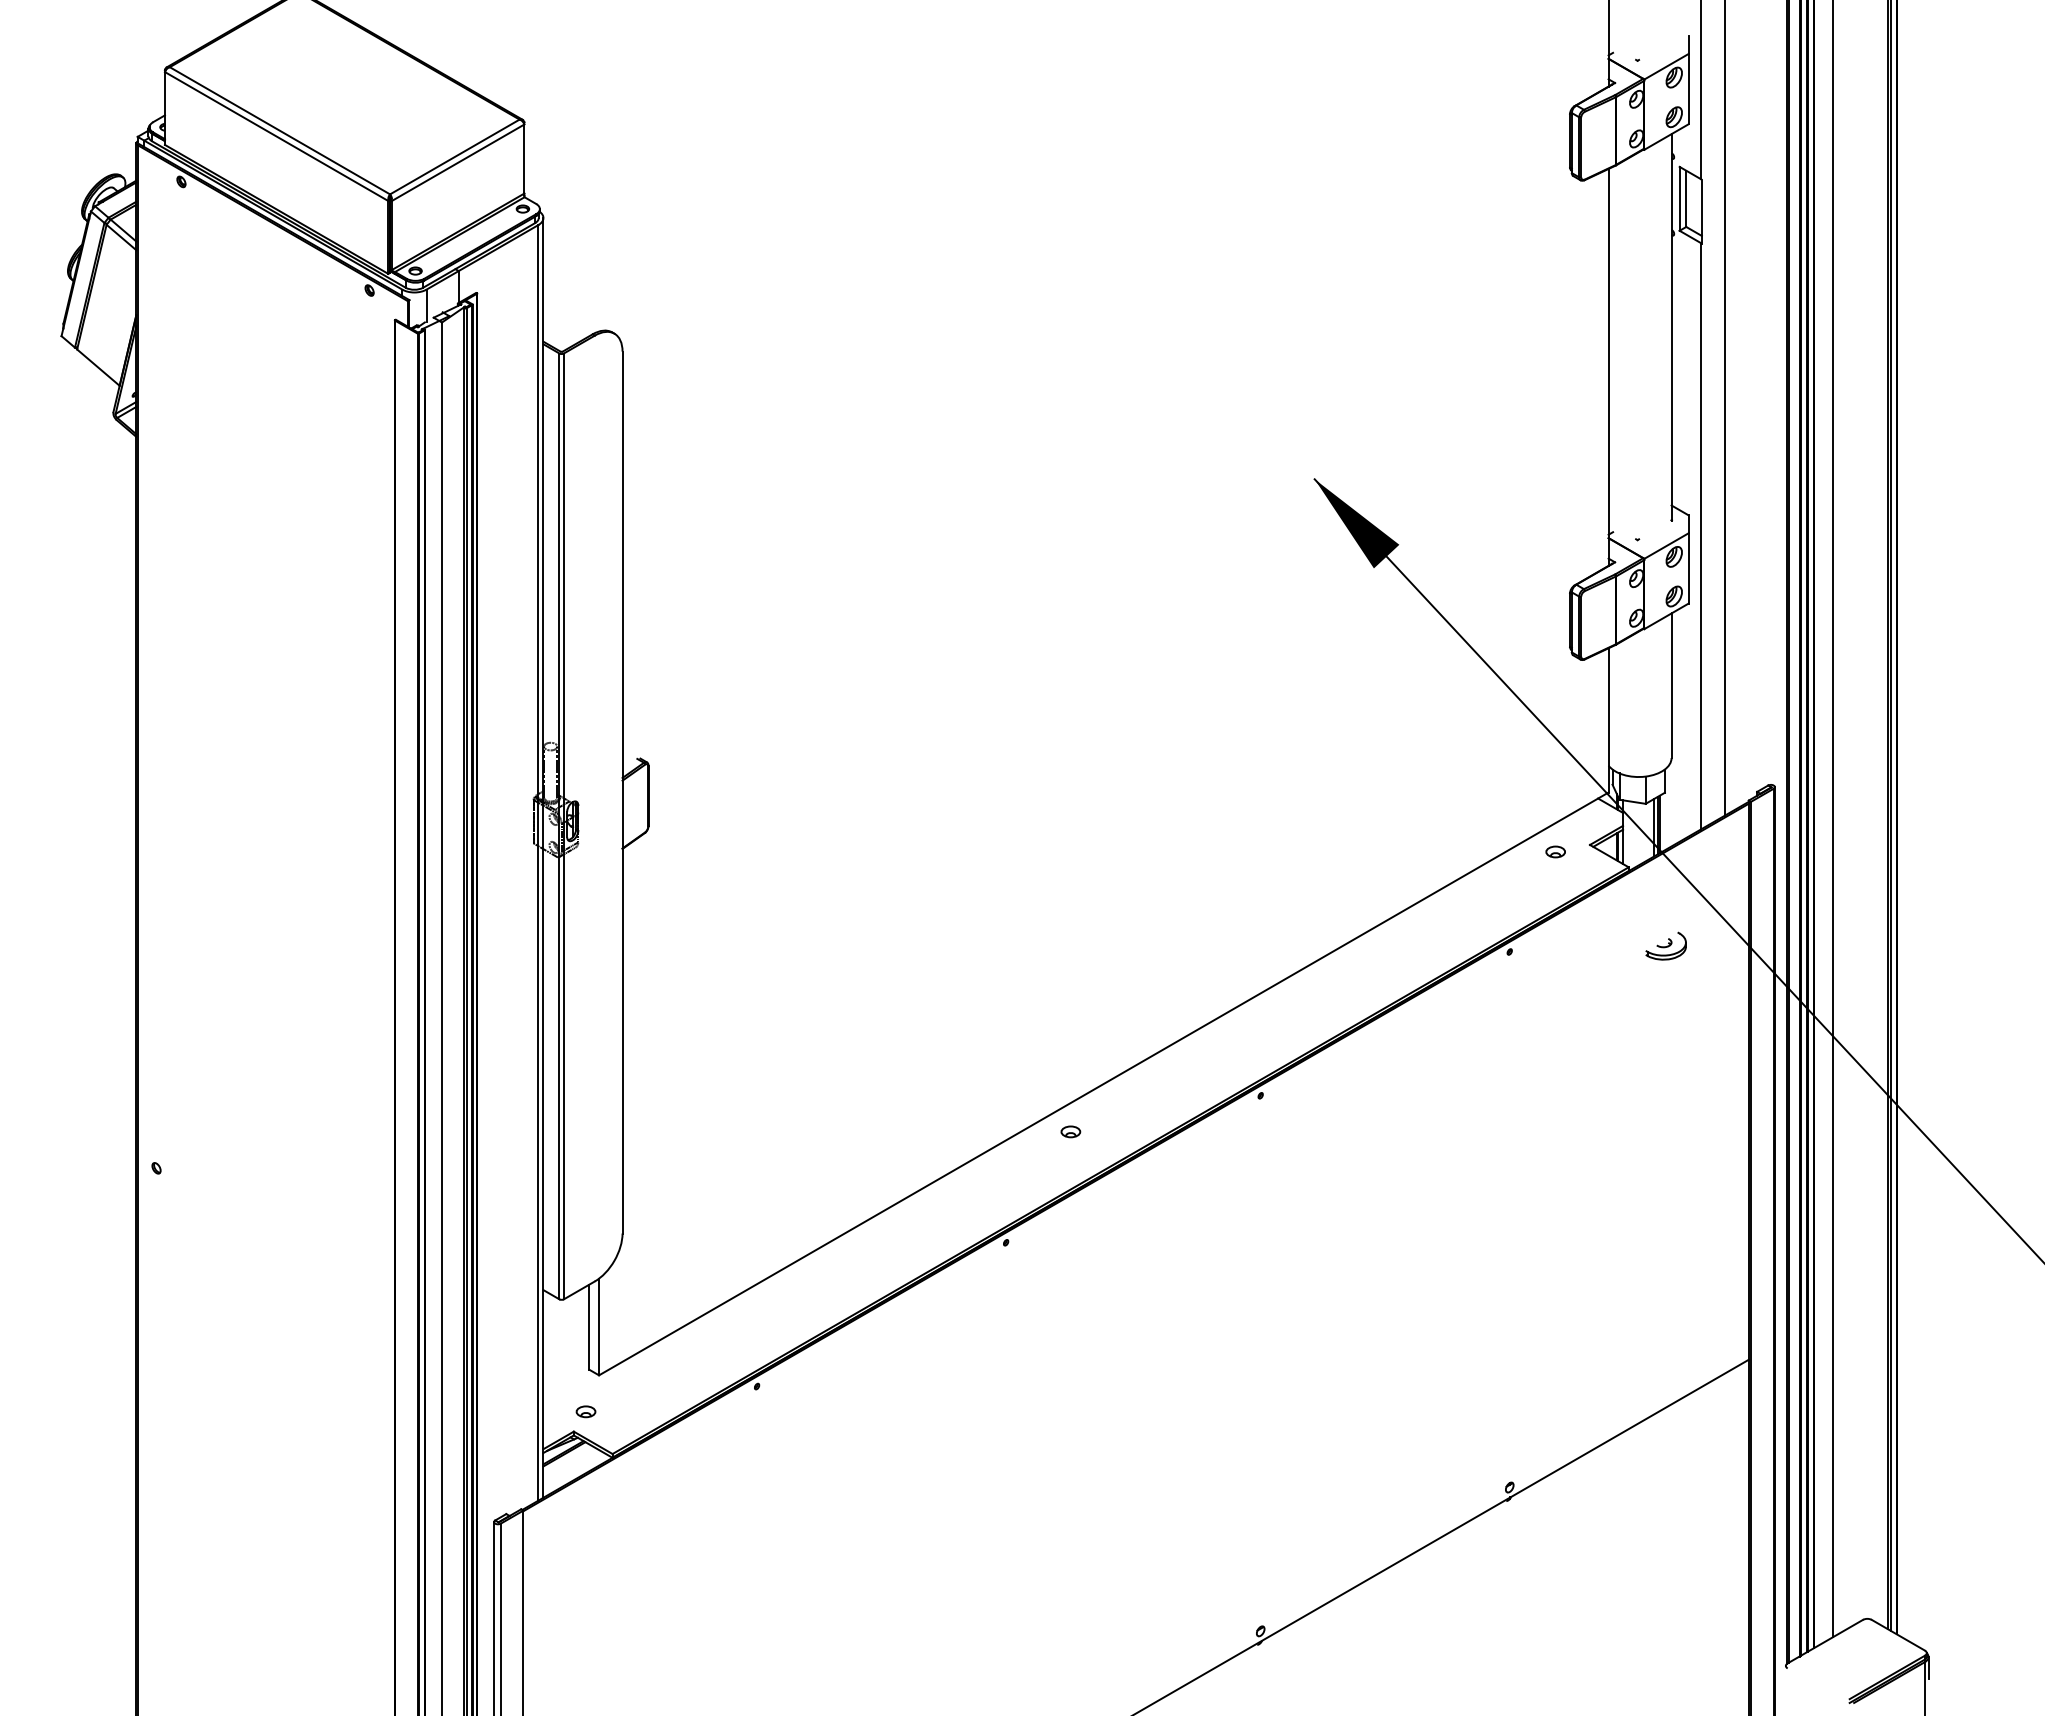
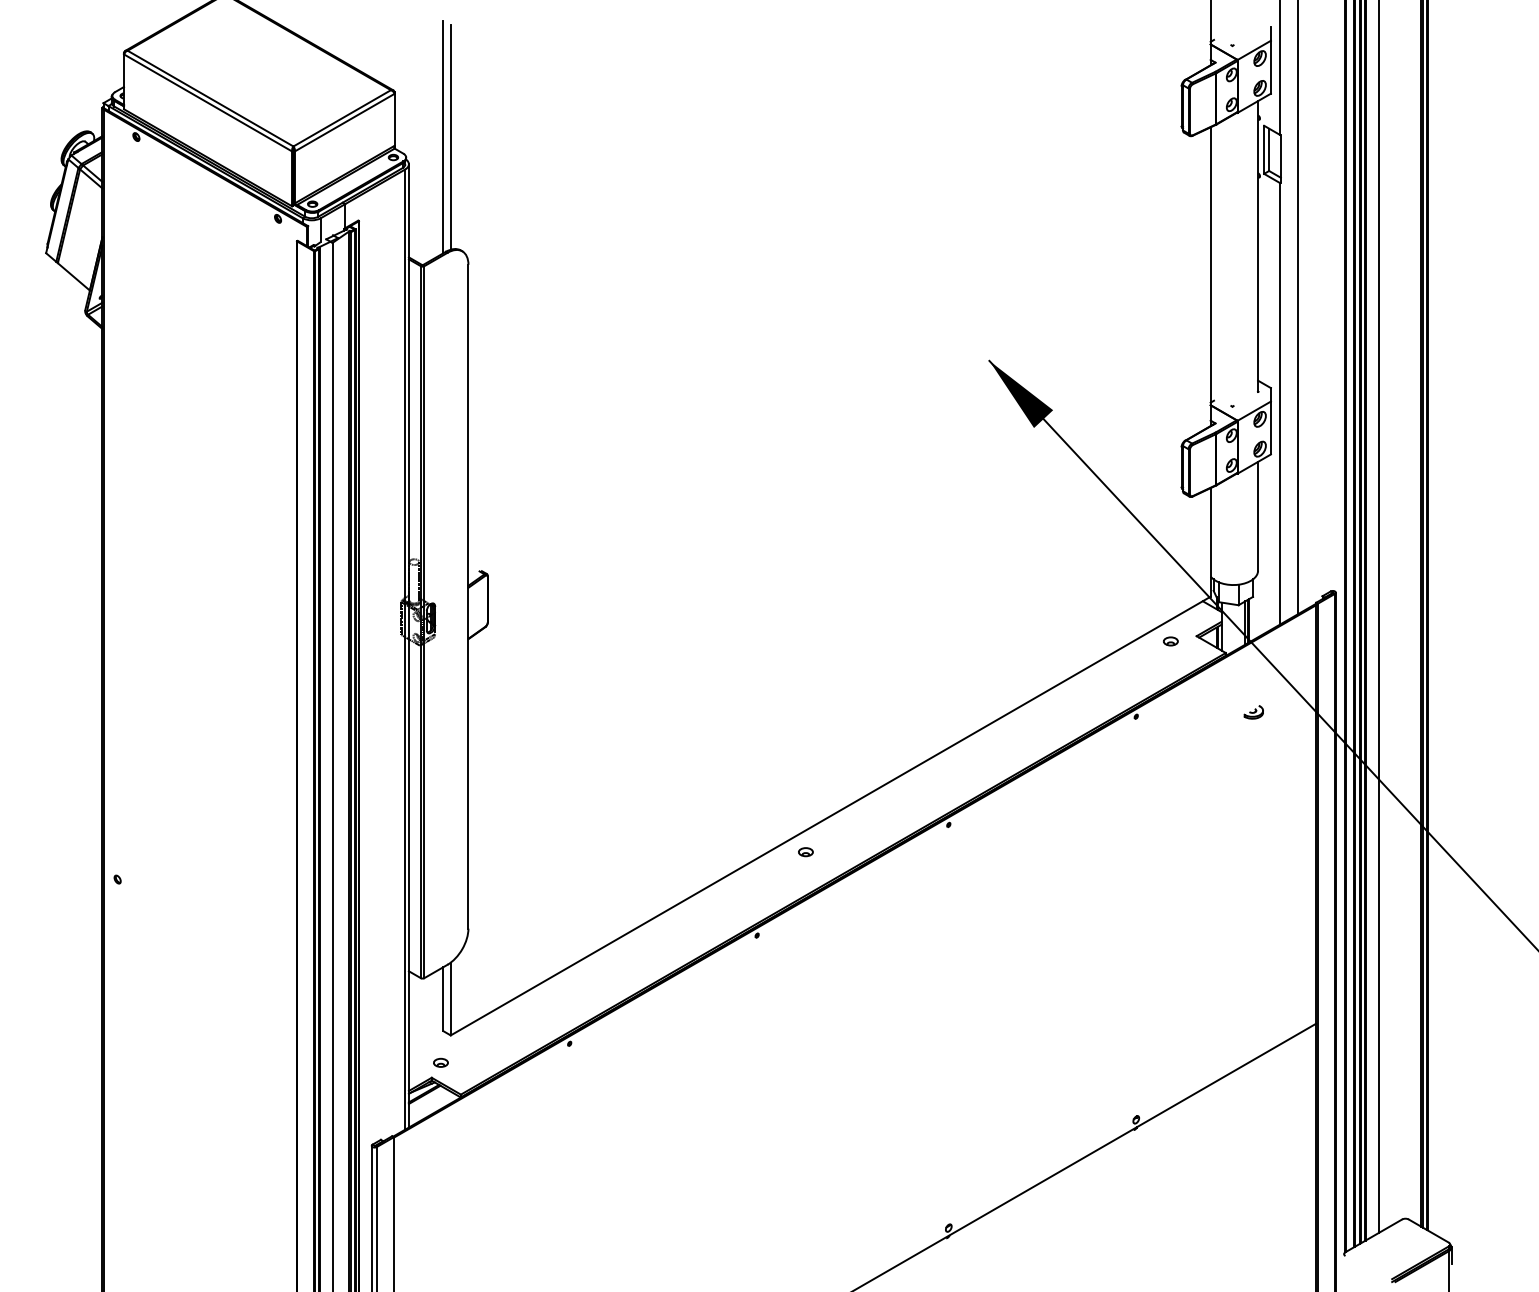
line: (589, 182) -> (443, 137), added
line: (598, 182) -> (450, 137), added
part: (1665, 946) -> (1253, 712), size x0.62

